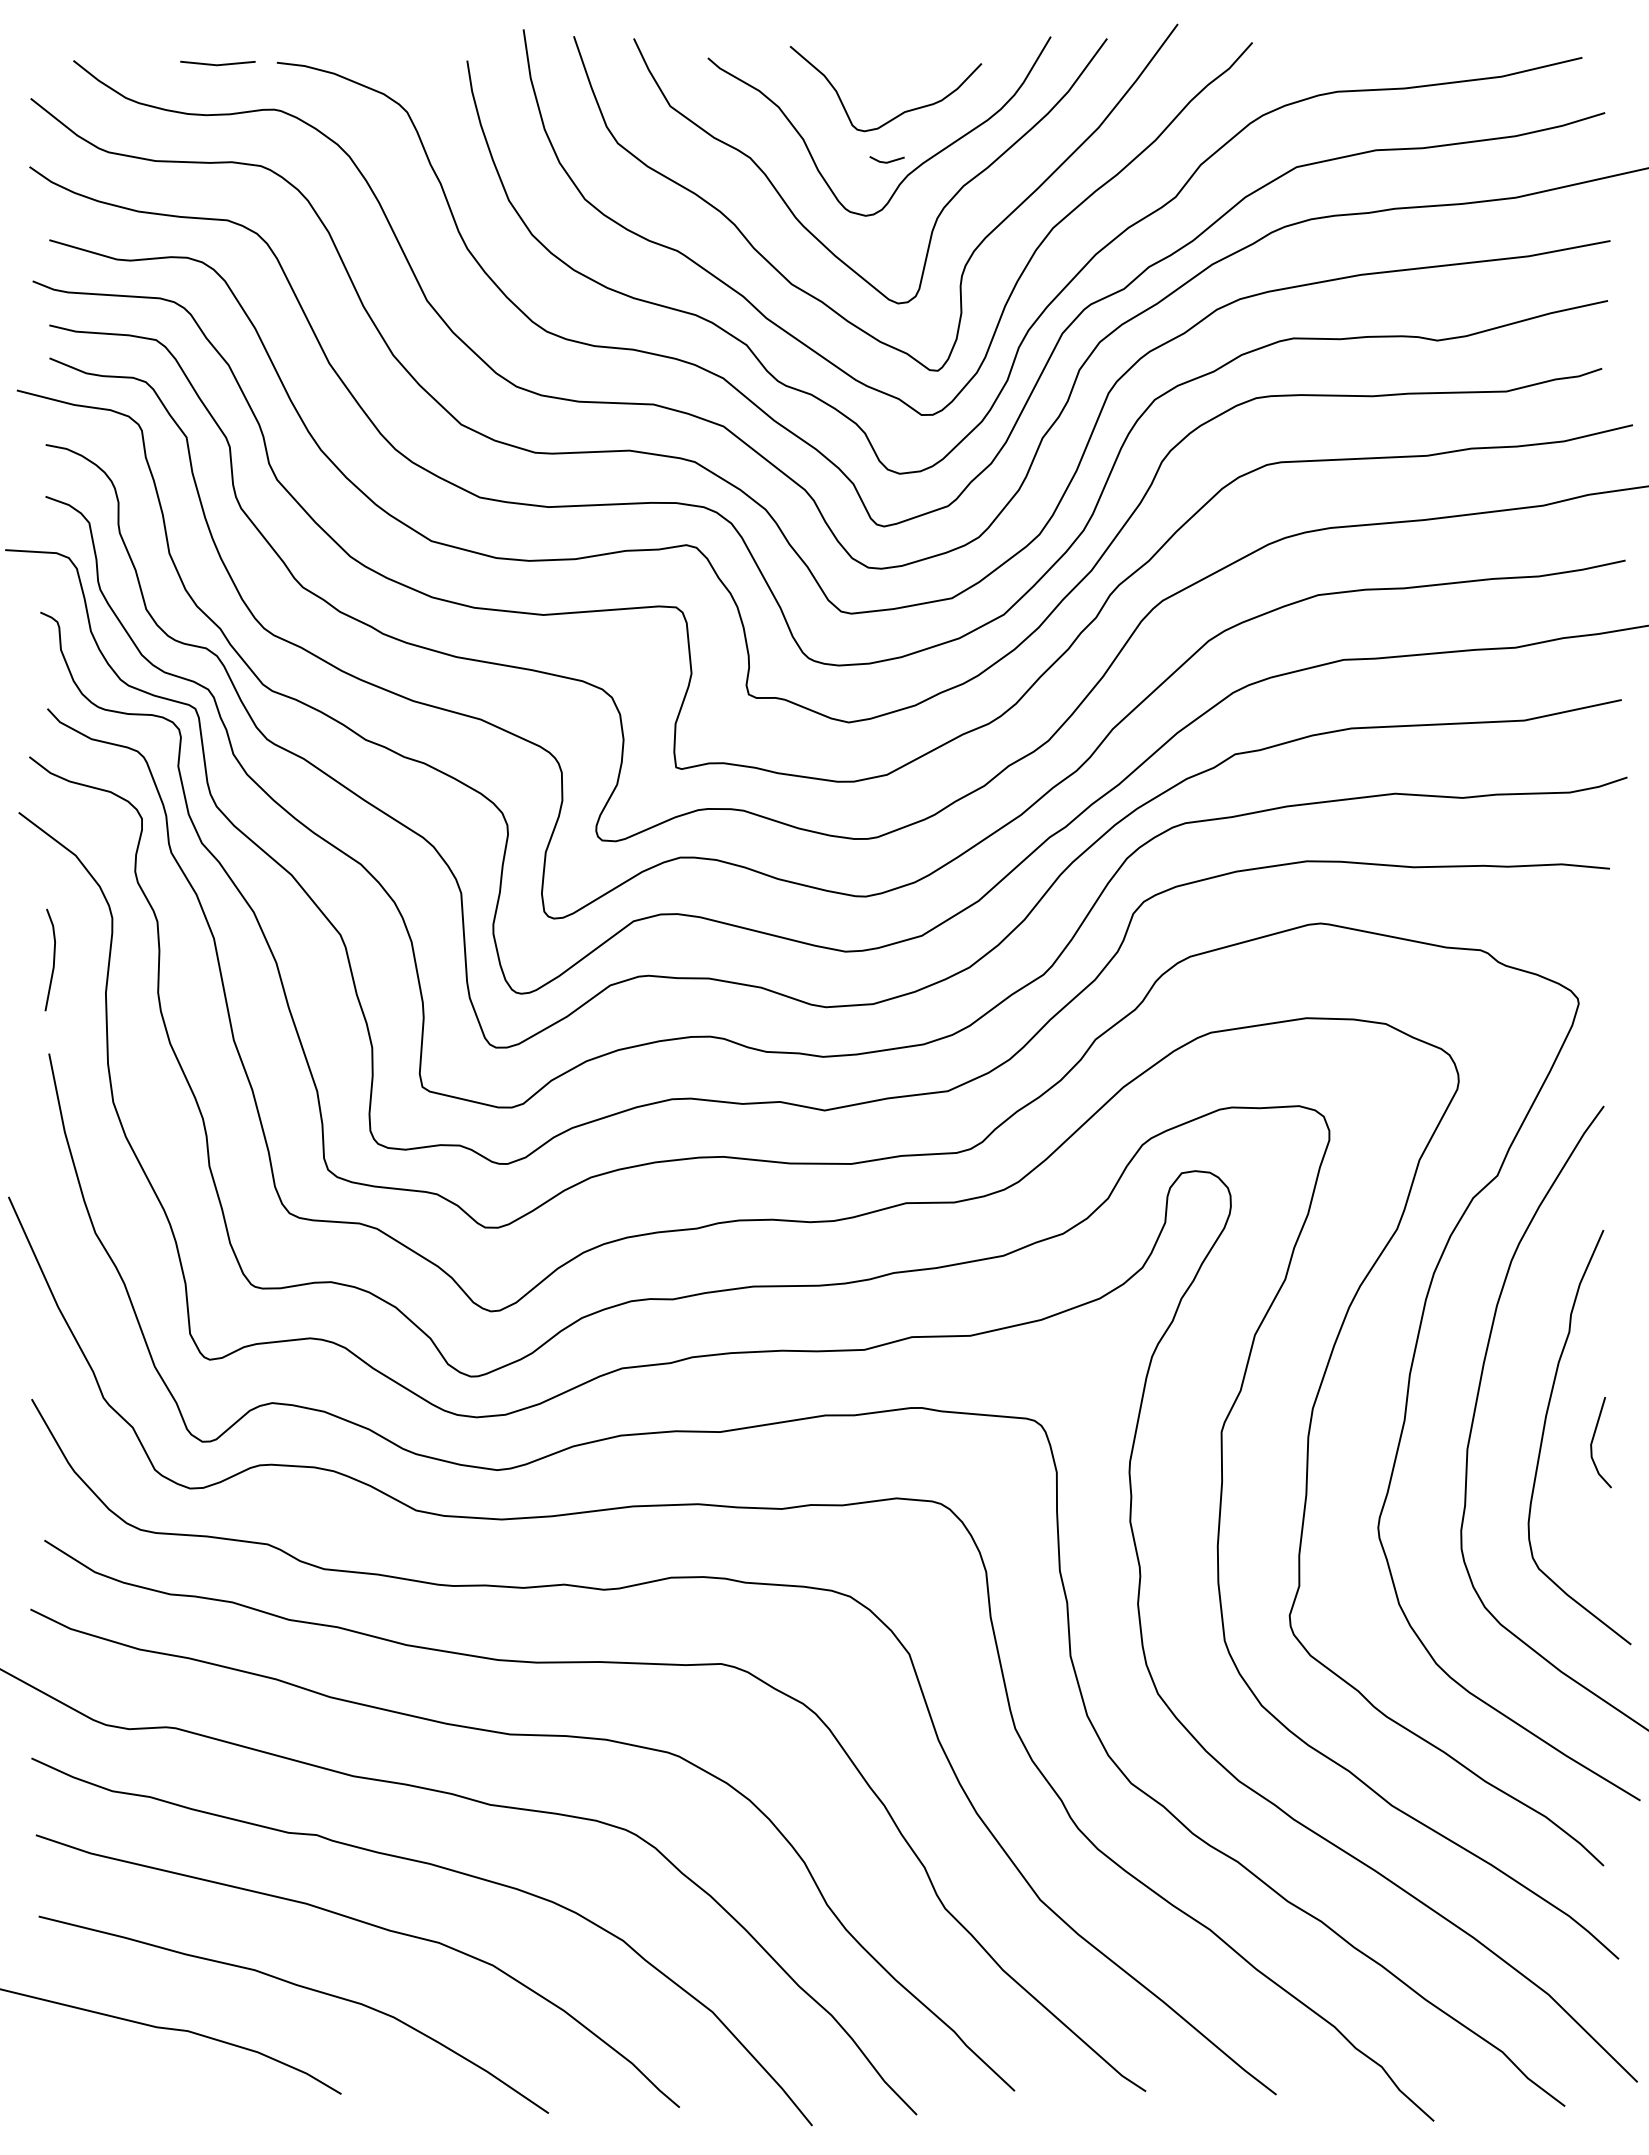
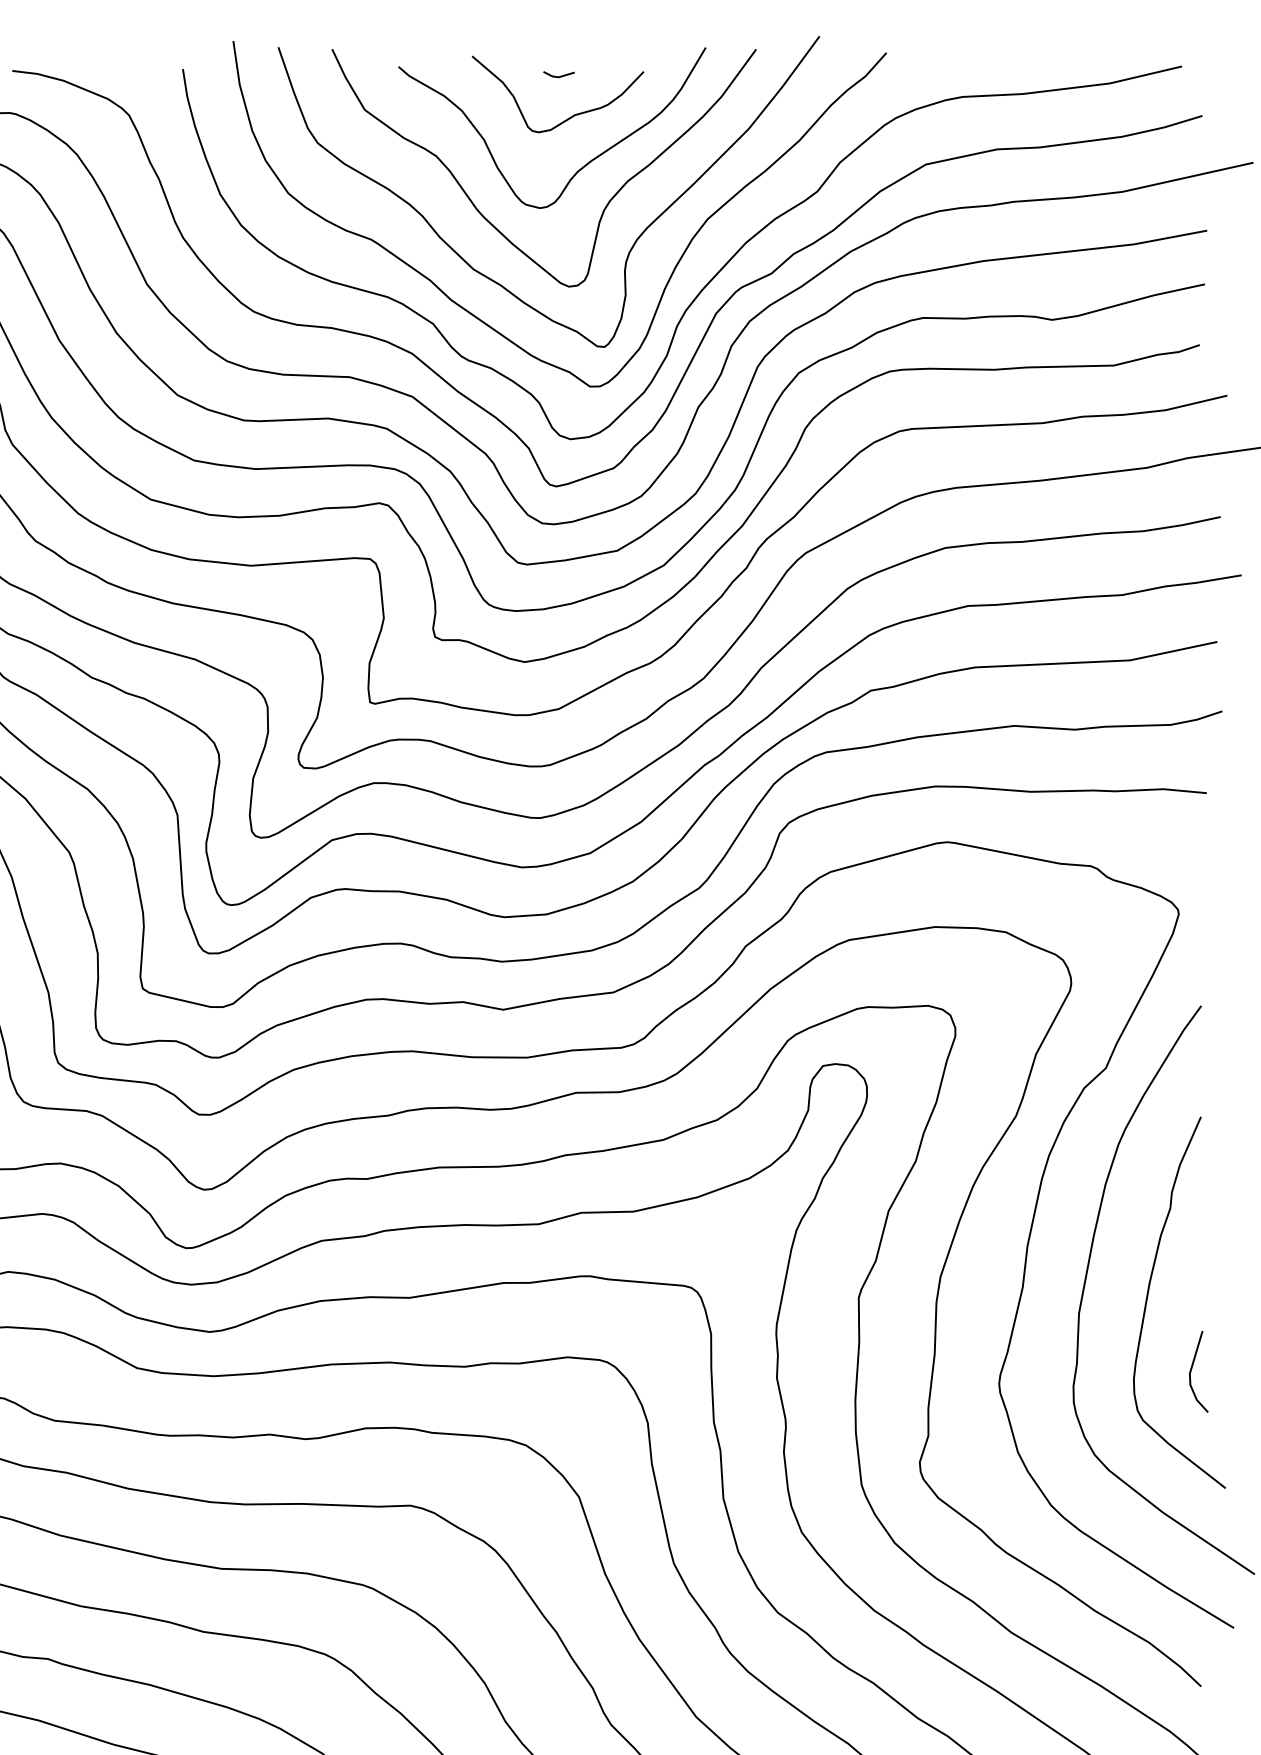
line: (886, 161) -> (558, 76), moved
line: (1593, 1440) -> (1192, 1369), moved

